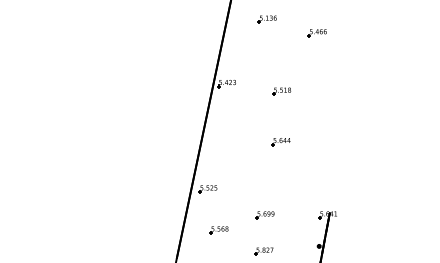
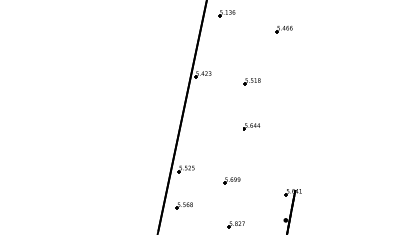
part: (266, 19) -> (226, 13), moved
part: (264, 215) -> (231, 181), moved
part: (218, 230) -> (184, 206), moved

